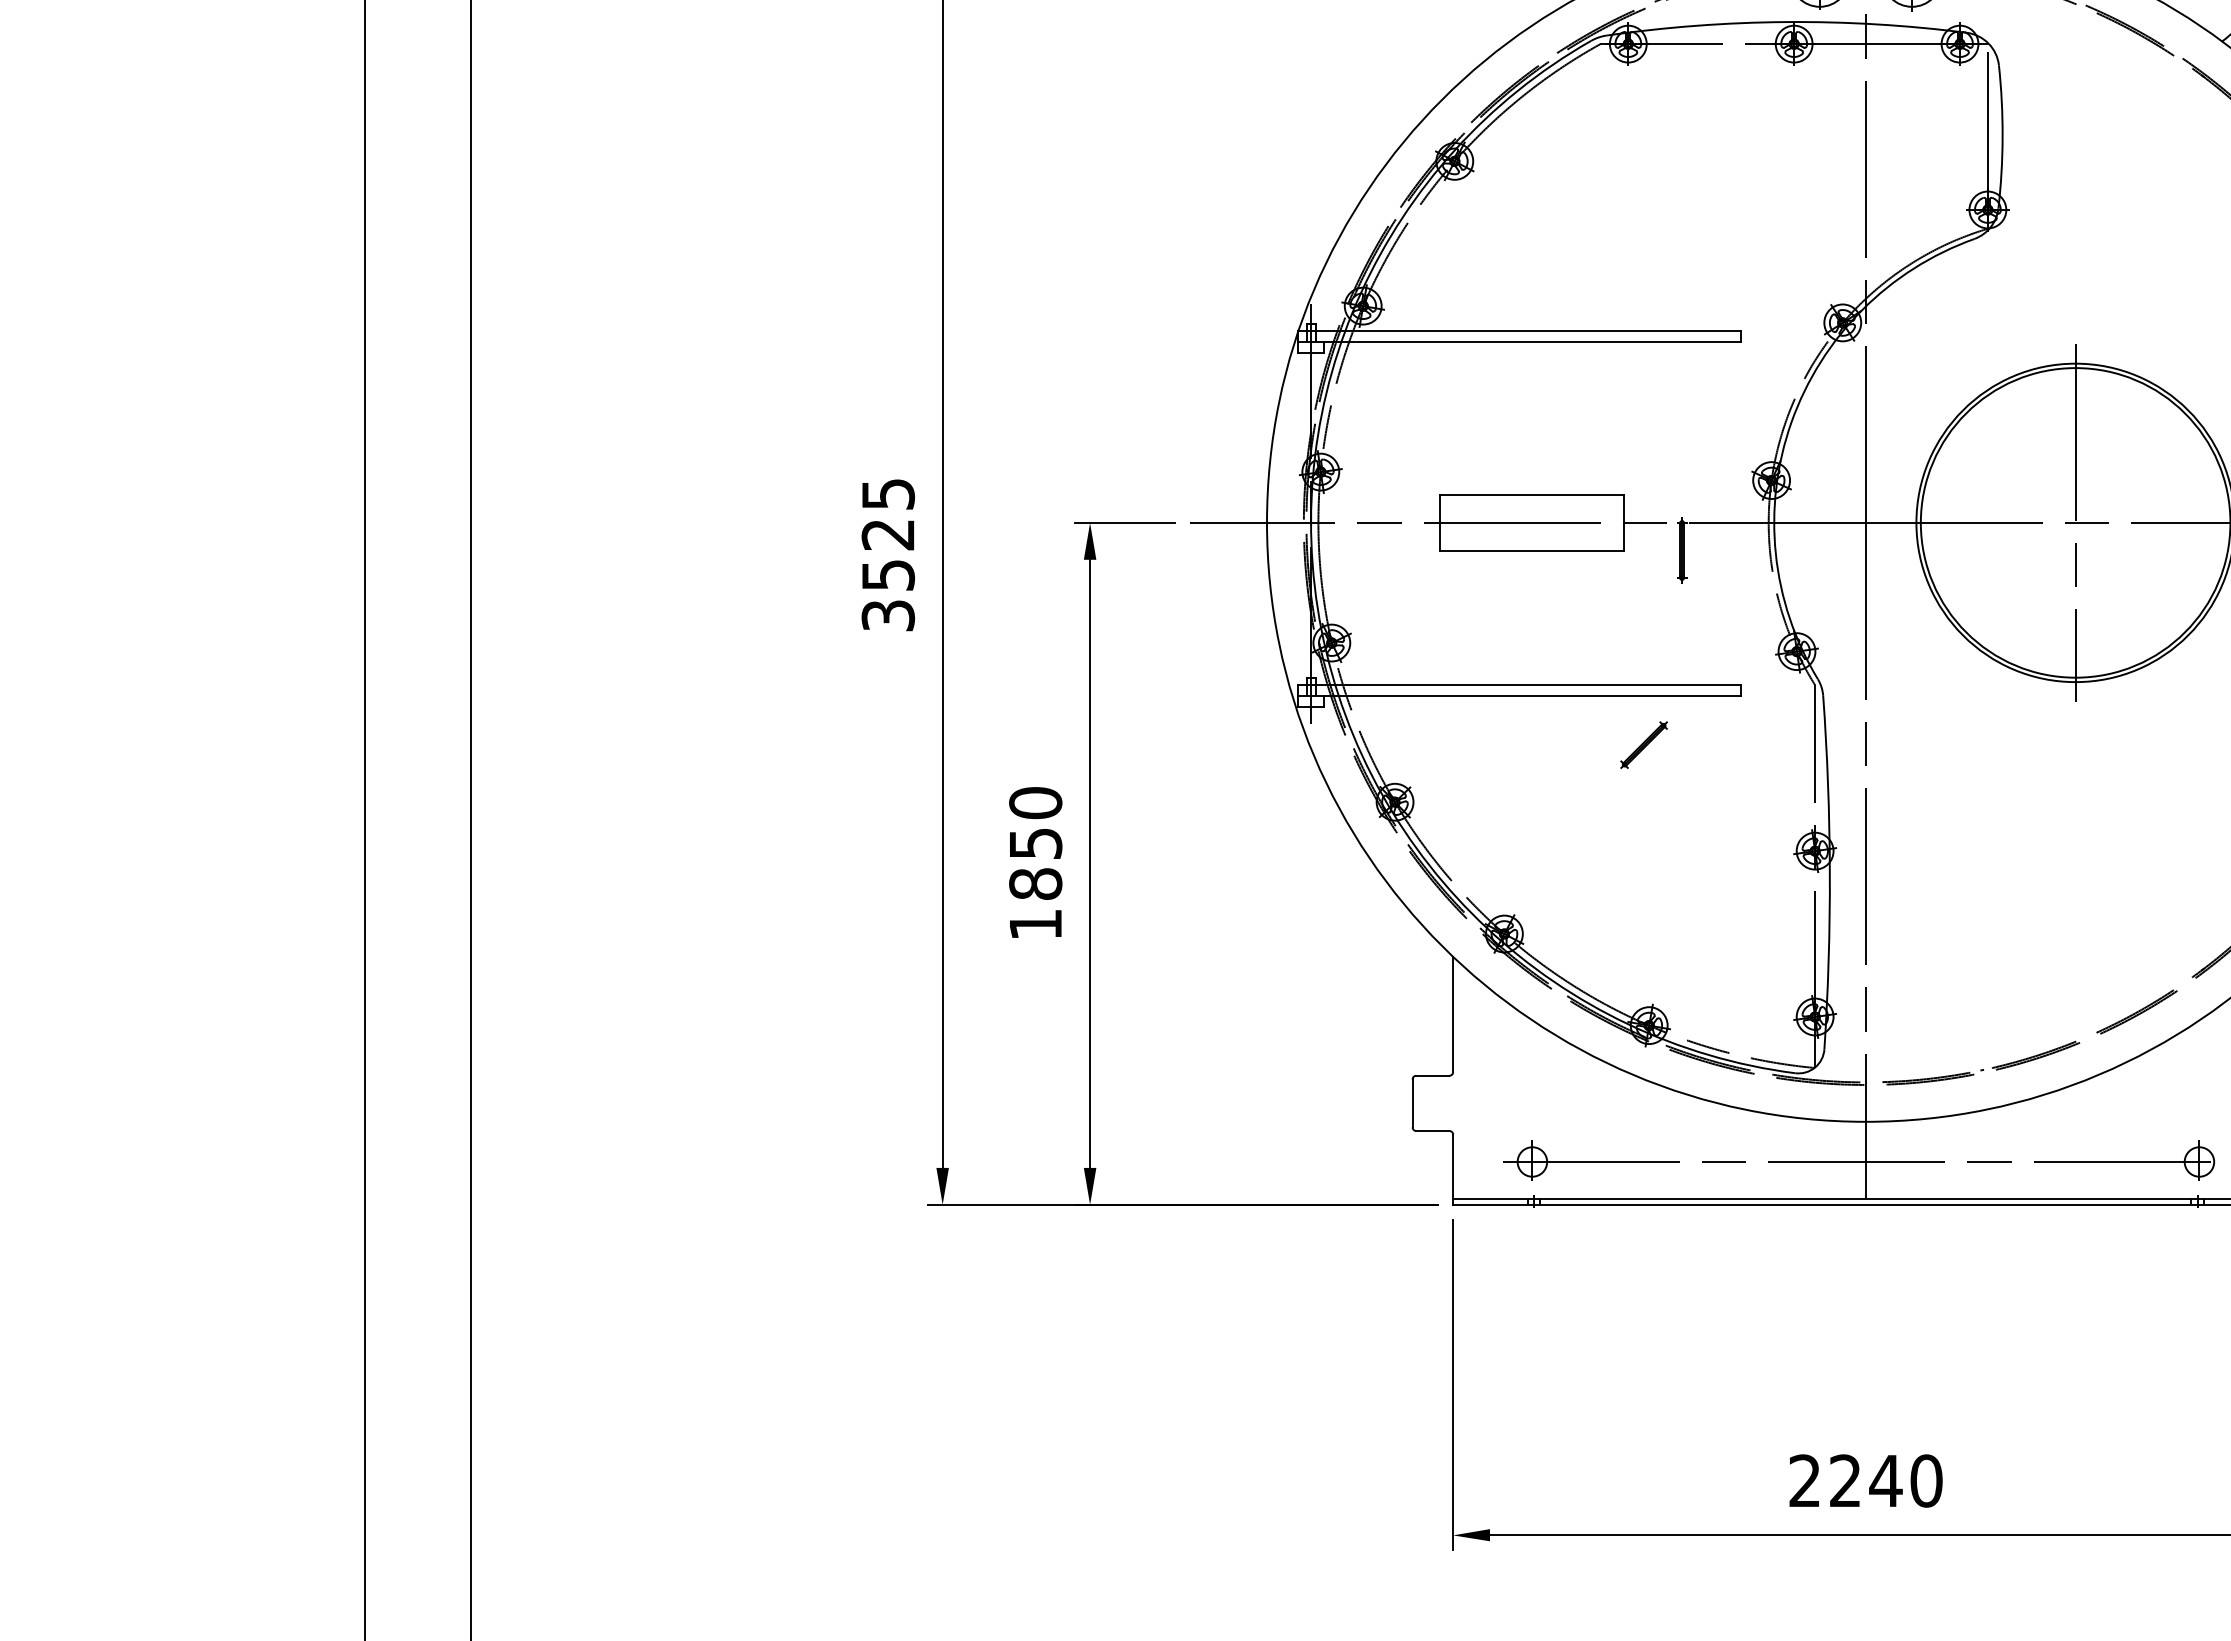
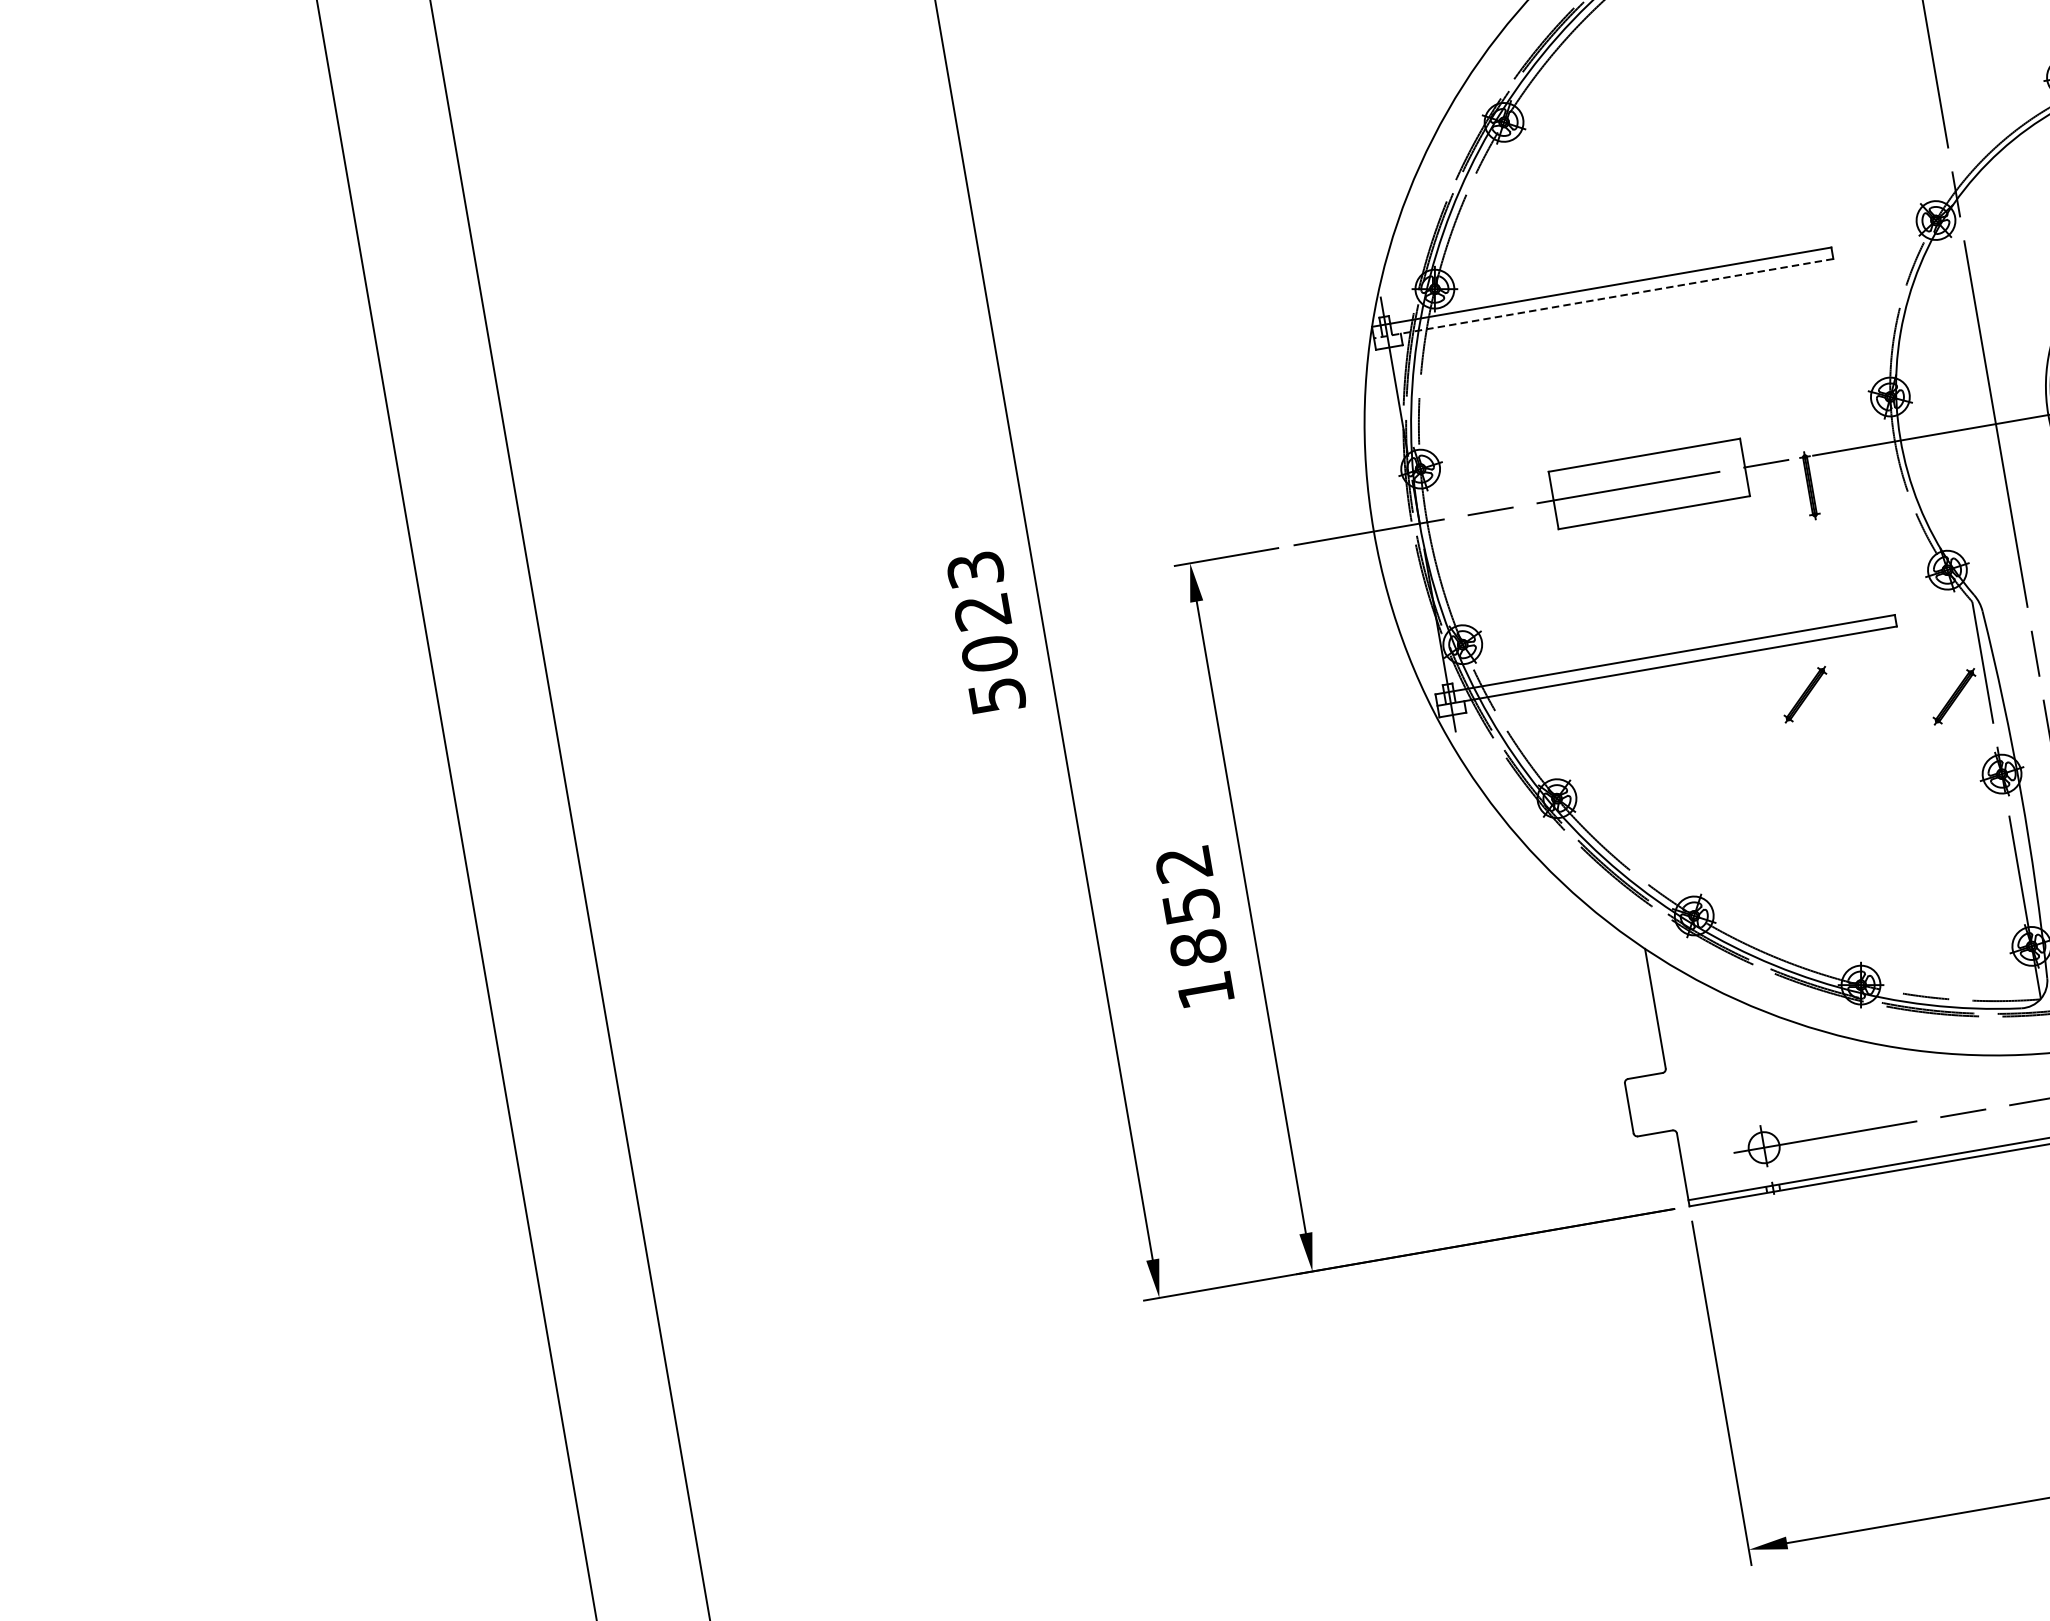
line: (1518, 342) -> (1602, 299), solid -> dashed
text: (888, 554) -> (986, 632), 3525 -> 5023
part: (1782, 770) -> (1953, 696), added
text: (1035, 803) -> (1183, 864), 1850 -> 1852

